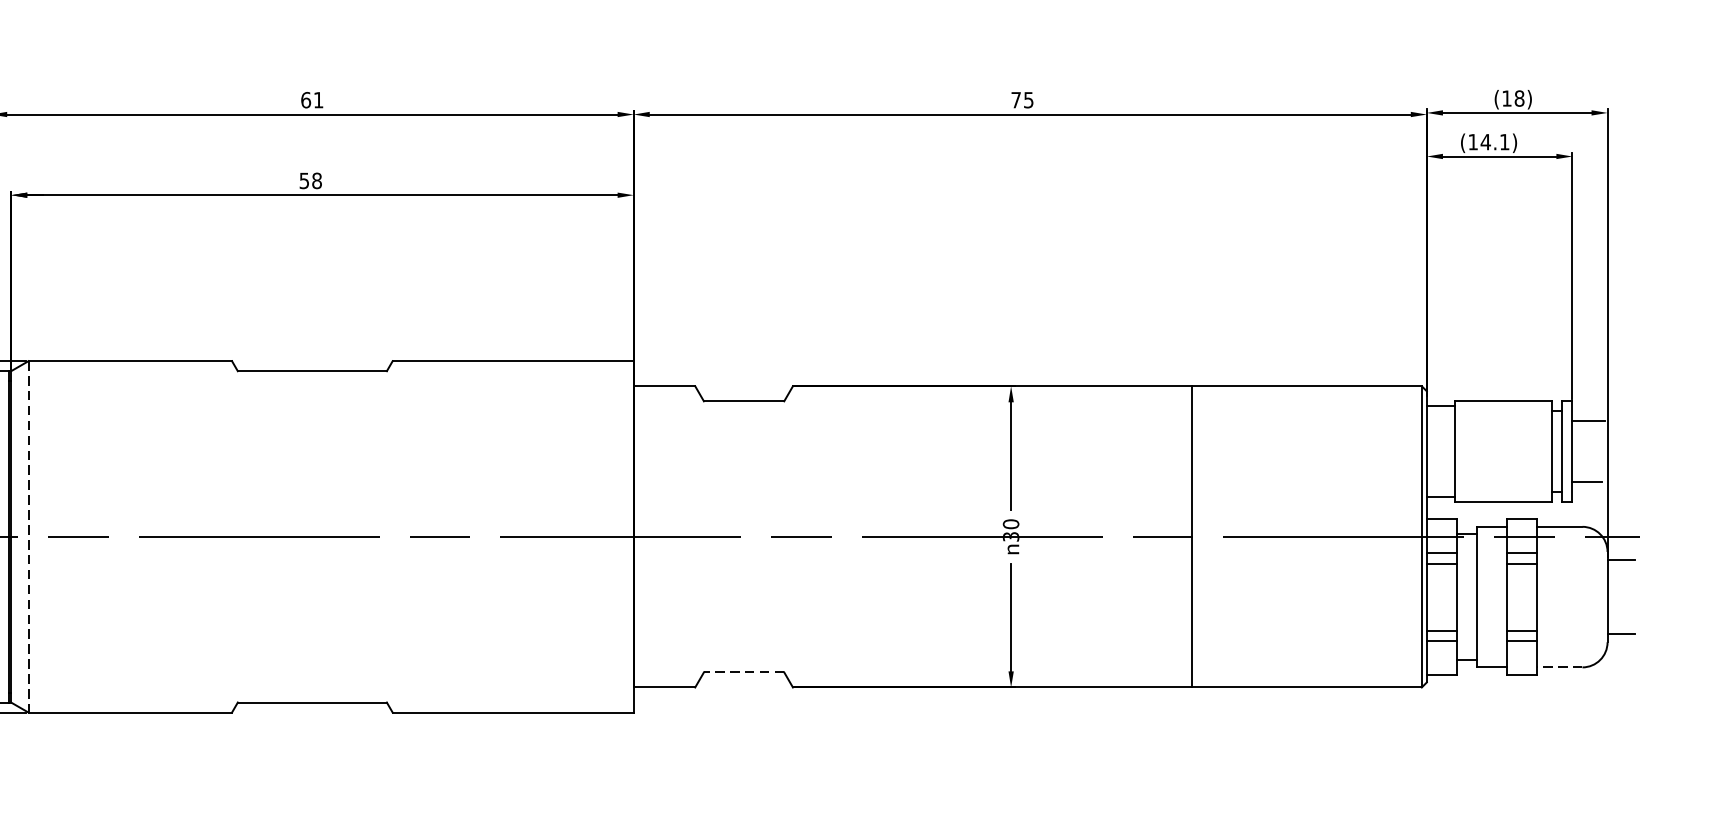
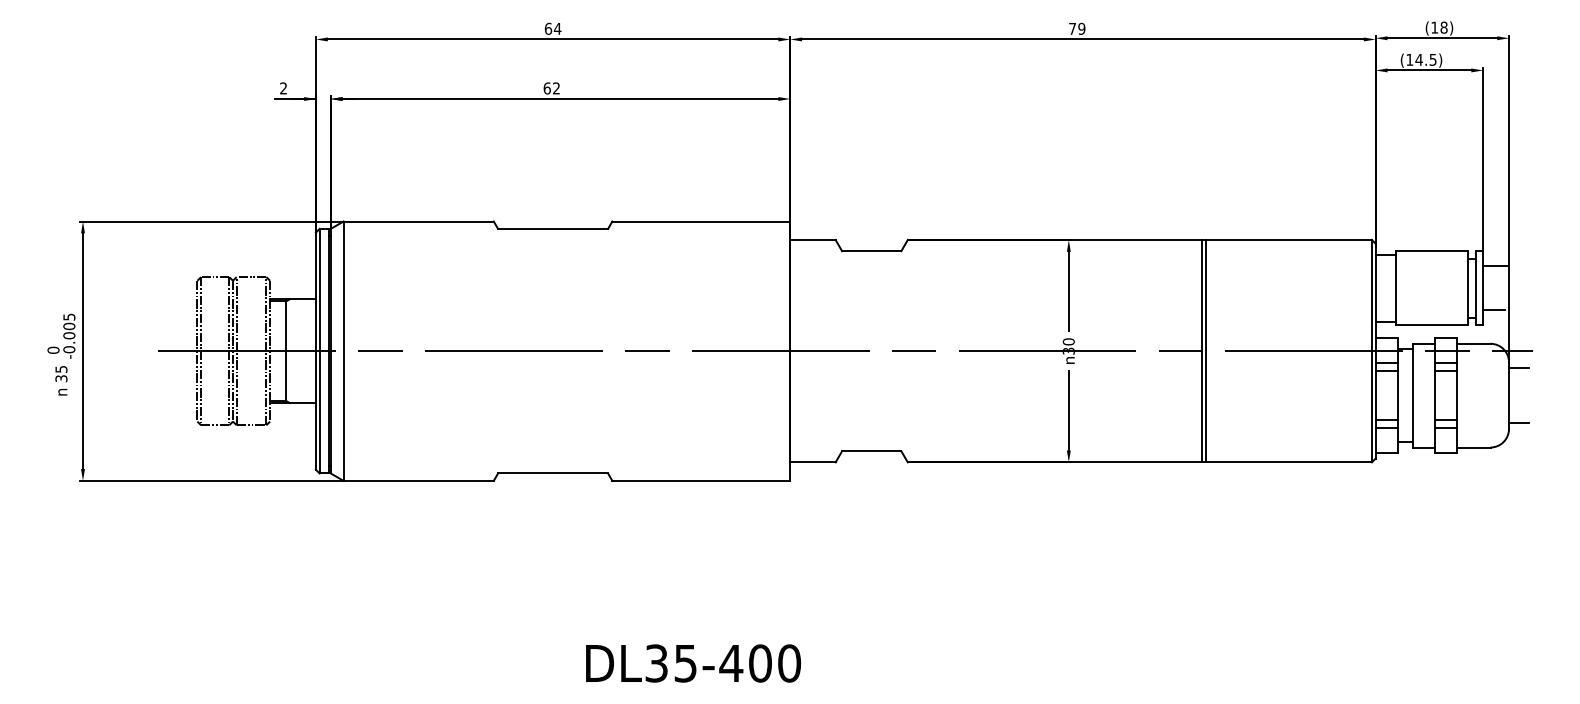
text: (318, 99) -> (557, 28), 61 -> 64
text: (1028, 99) -> (1081, 28), 75 -> 79
text: (1503, 141) -> (1432, 59), (14.1) -> (14.5)
text: (310, 180) -> (551, 88), 58 -> 62
line: (28, 537) -> (343, 351), dashed -> solid
line: (1196, 537) -> (1205, 351), added
line: (1559, 667) -> (1473, 447), dashed -> solid
line: (743, 672) -> (871, 451), dashed -> solid

